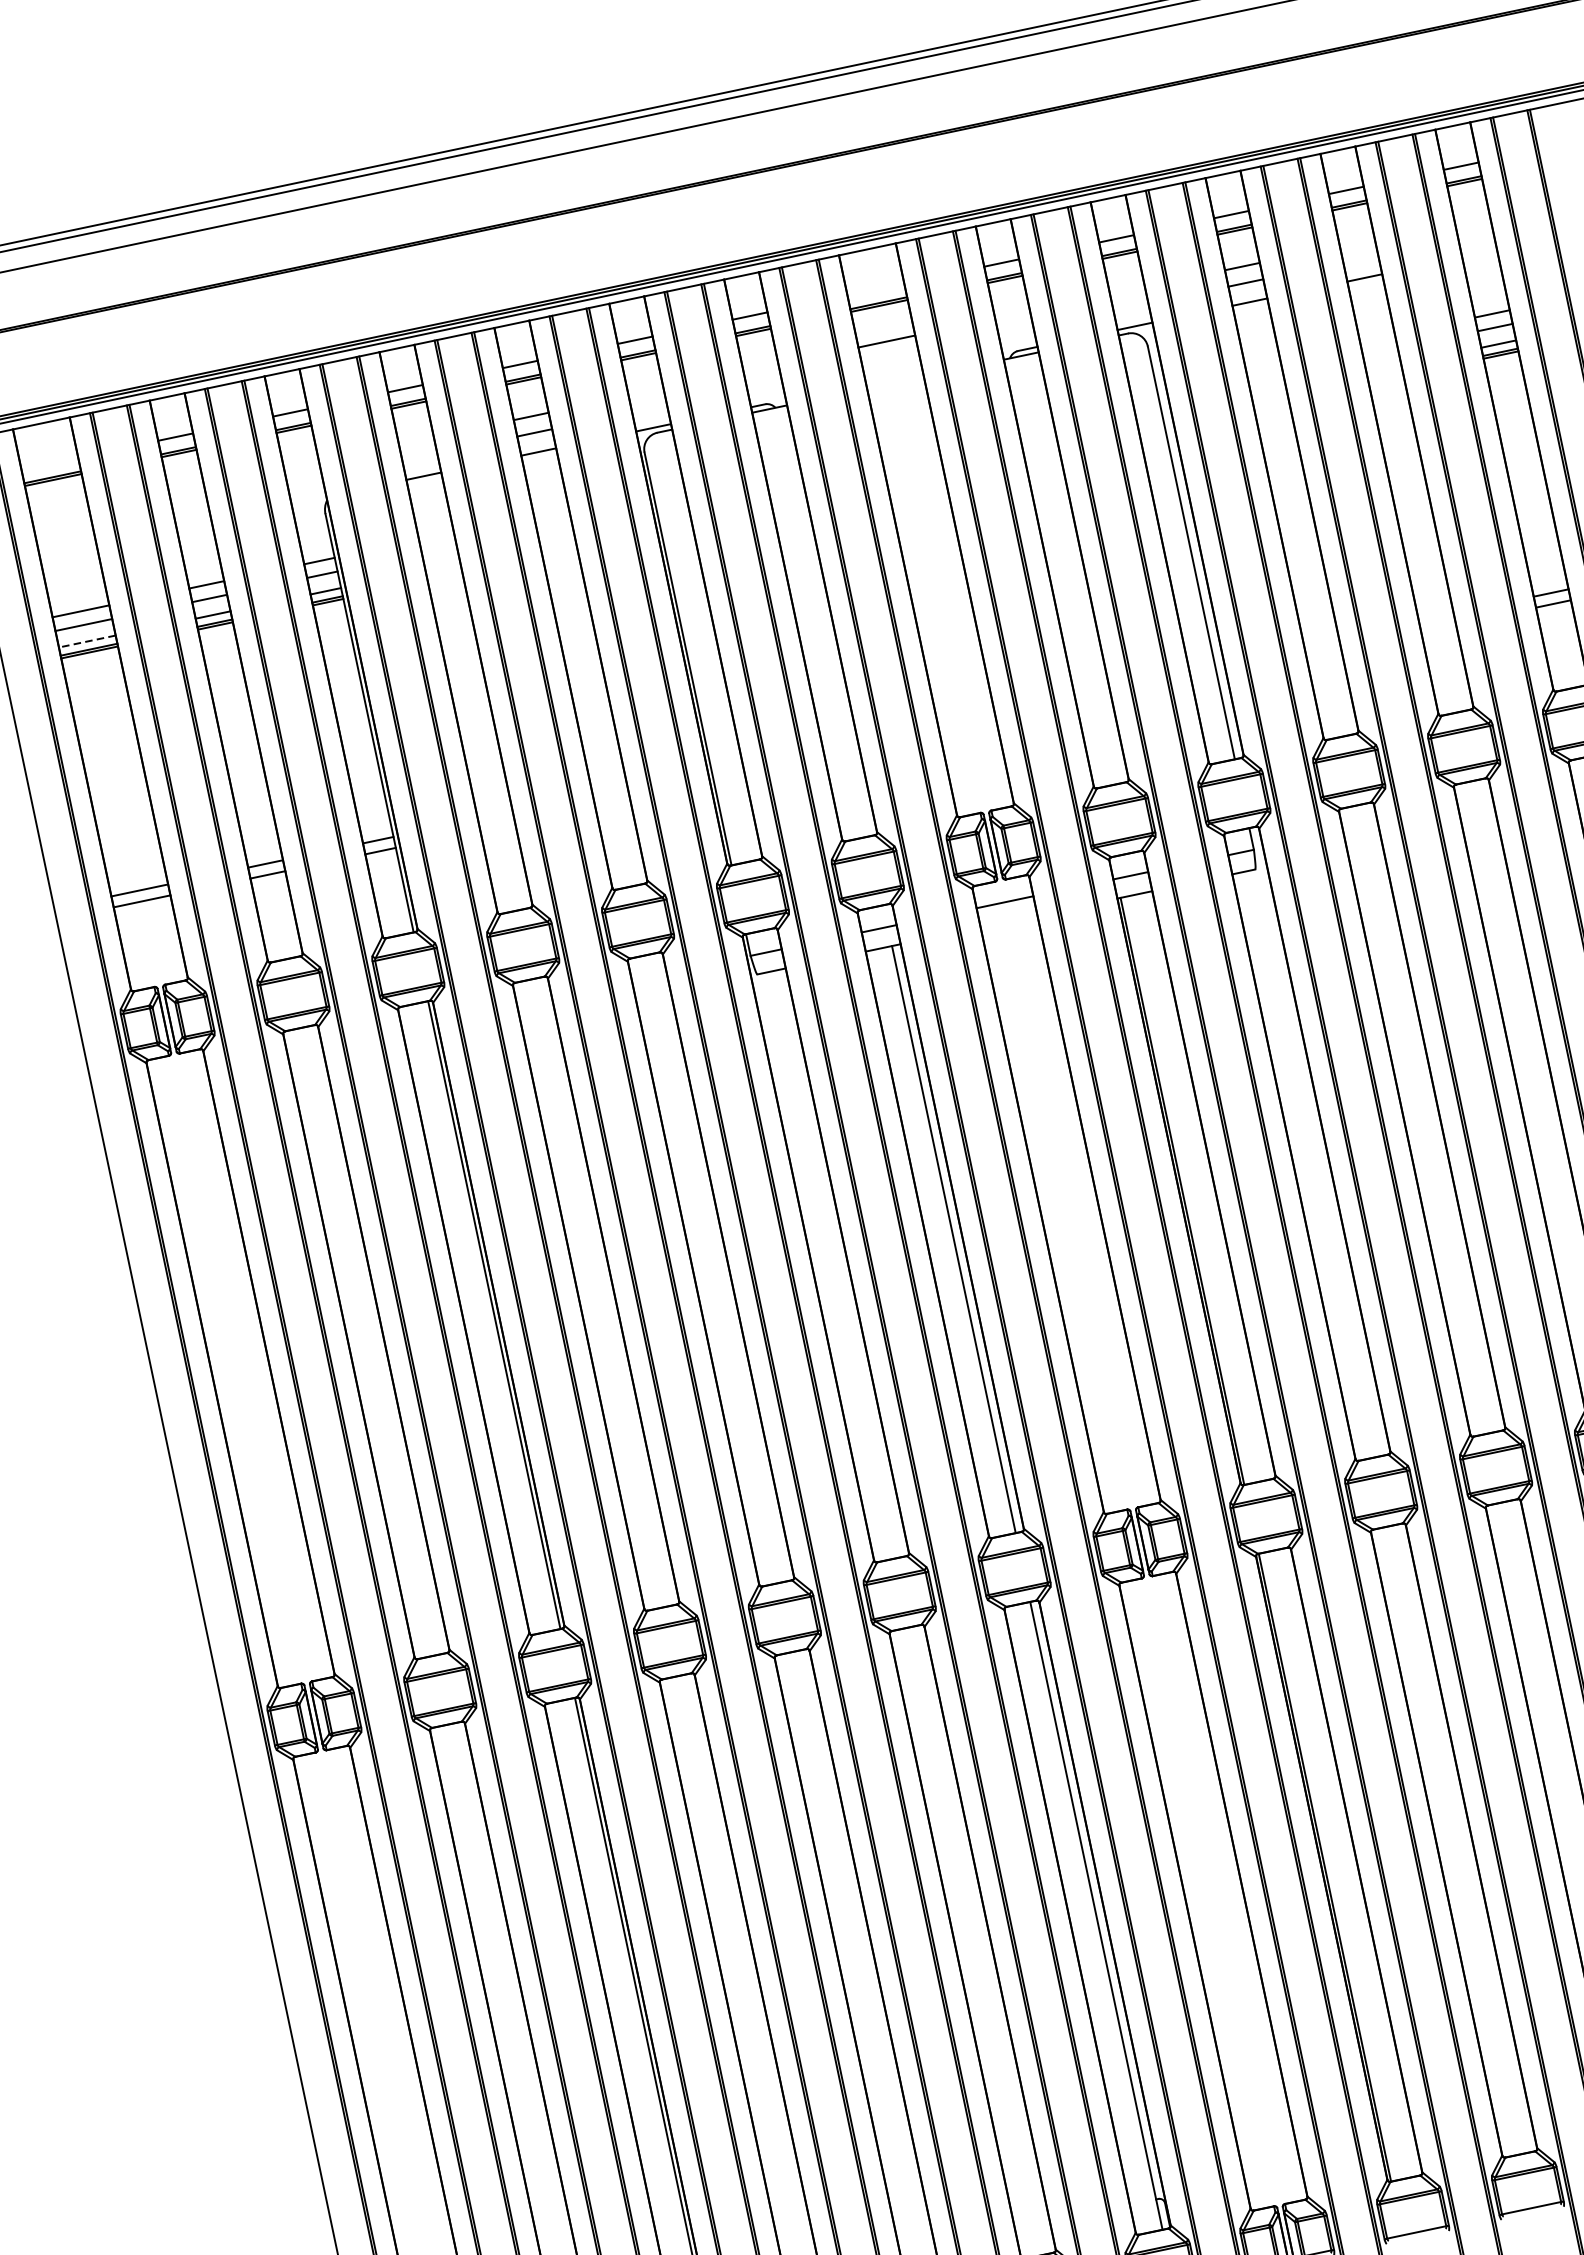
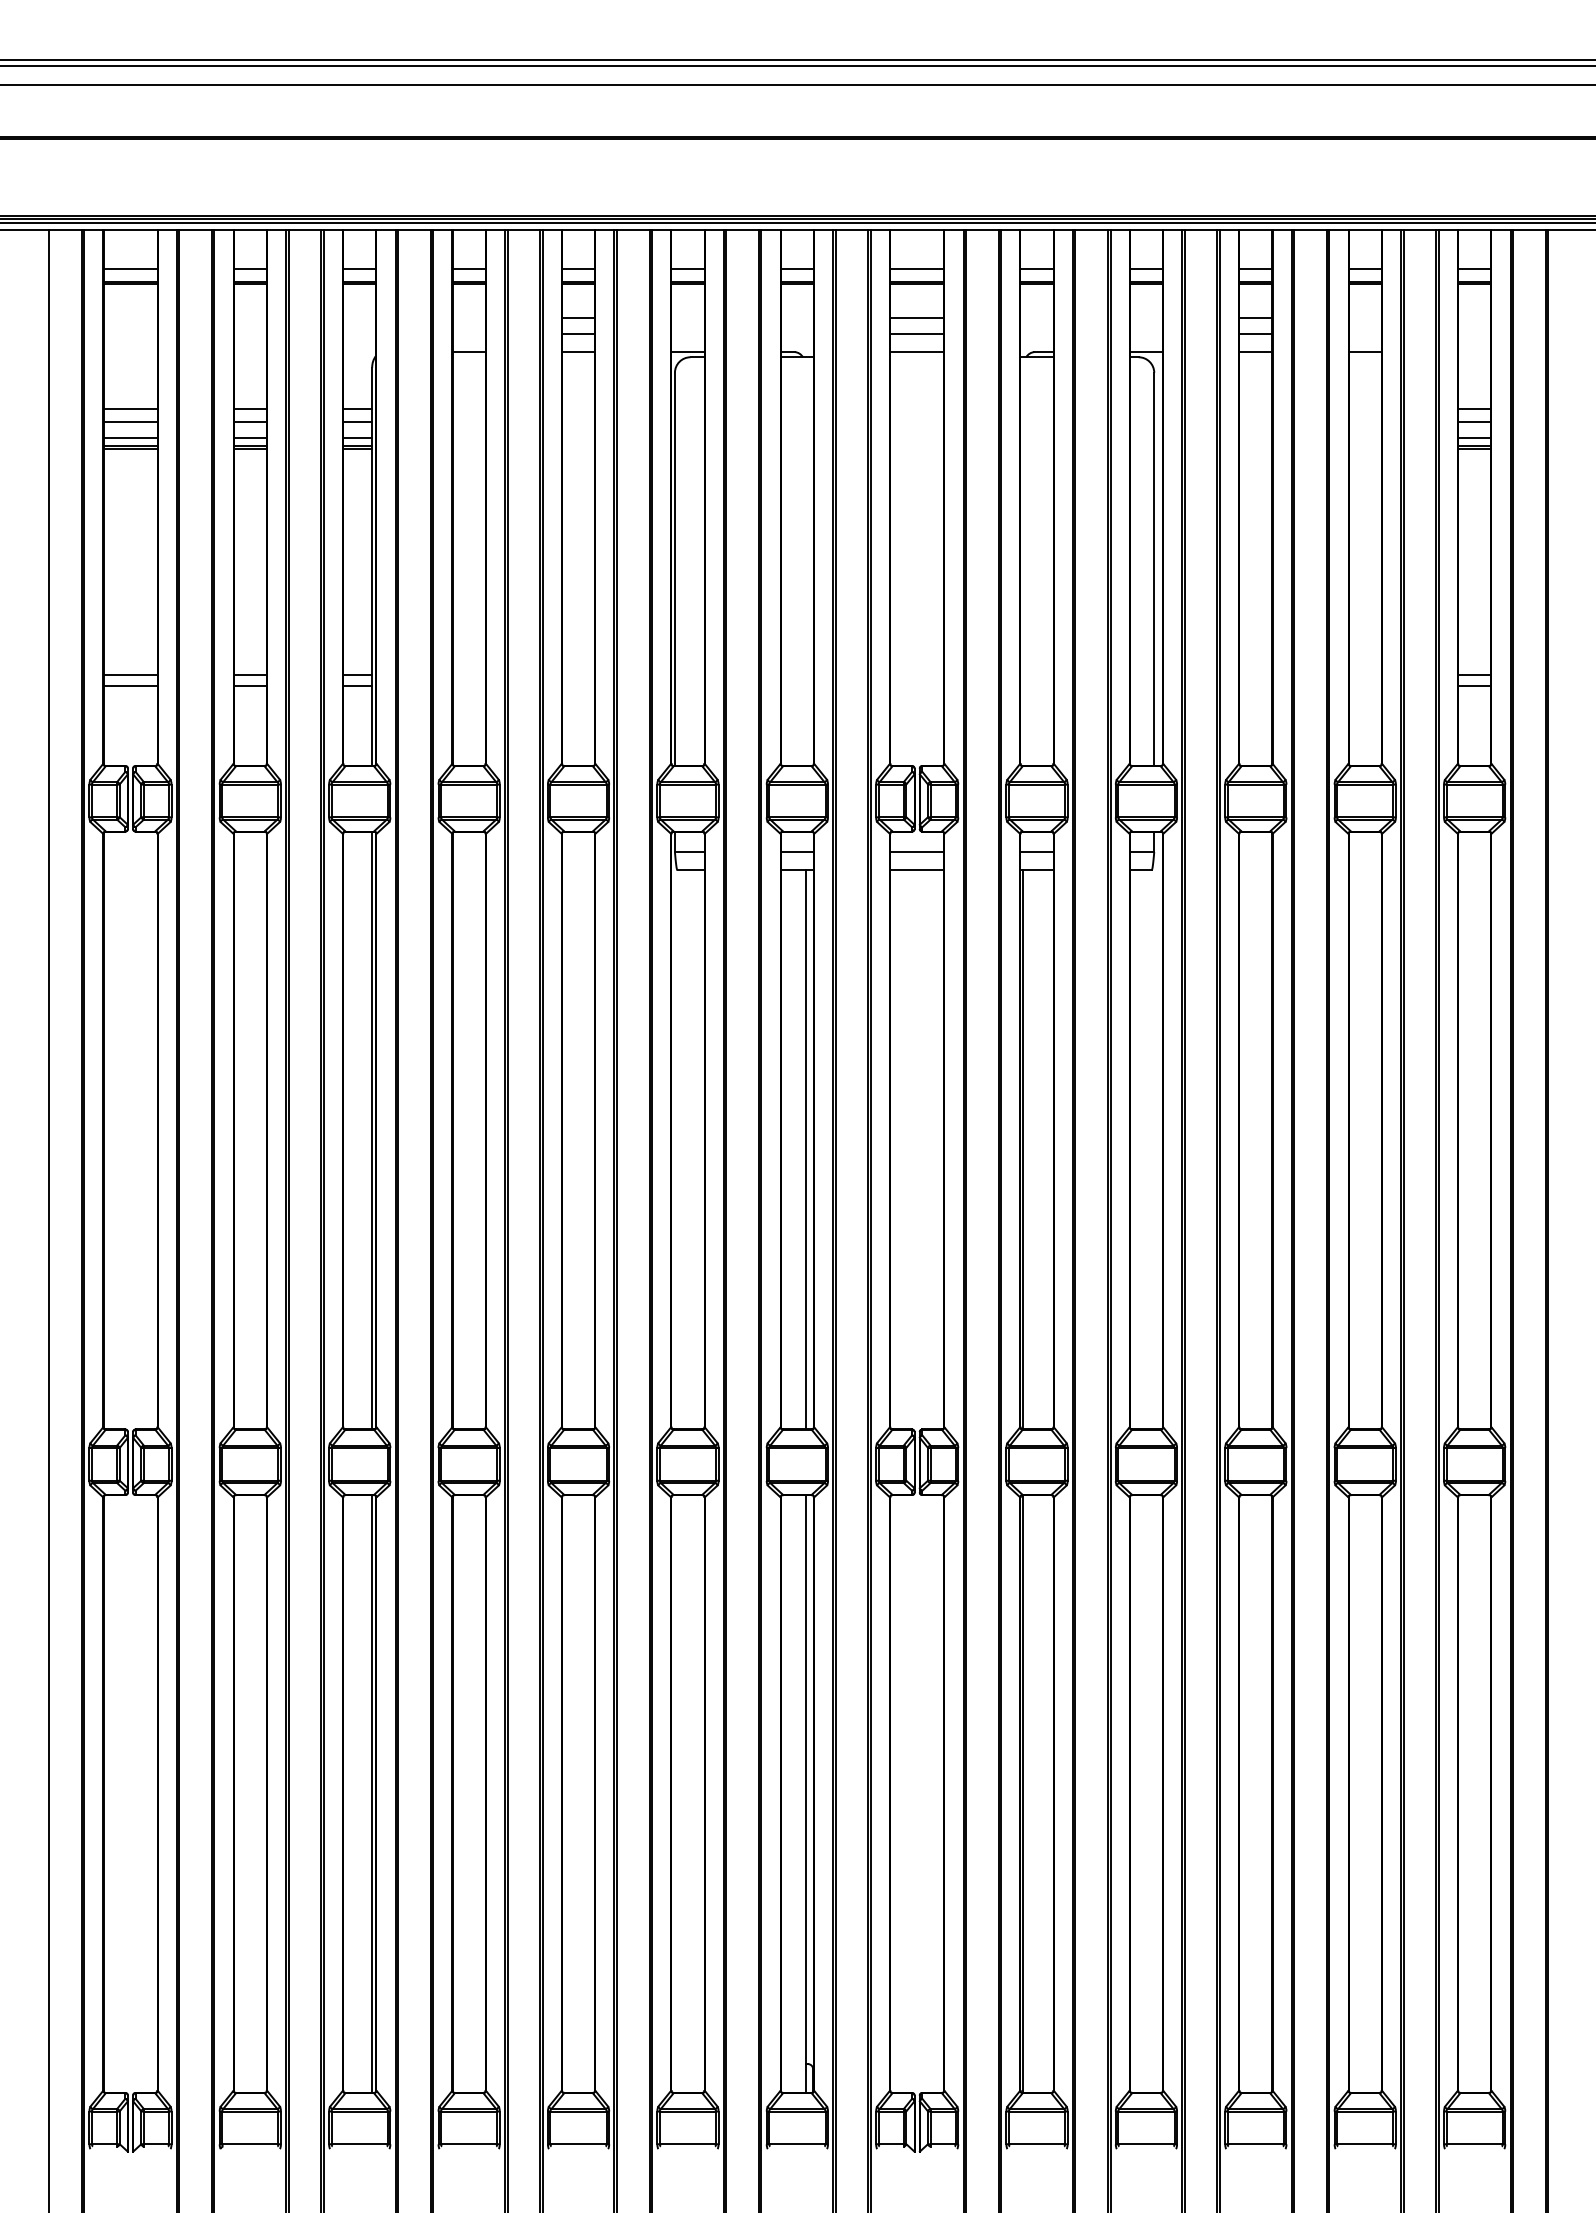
line: (876, 289) -> (917, 268), added
line: (890, 357) -> (917, 333), added
line: (894, 377) -> (917, 352), added
line: (49, 463) -> (130, 268), added
line: (87, 641) -> (130, 438), dashed -> solid
line: (1009, 921) -> (917, 870), added

